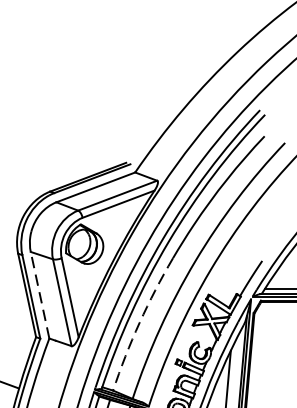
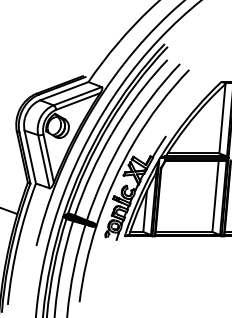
line: (40, 294) -> (30, 156), dashed -> solid
arc: (140, 323) -> (91, 174), dashed -> solid

